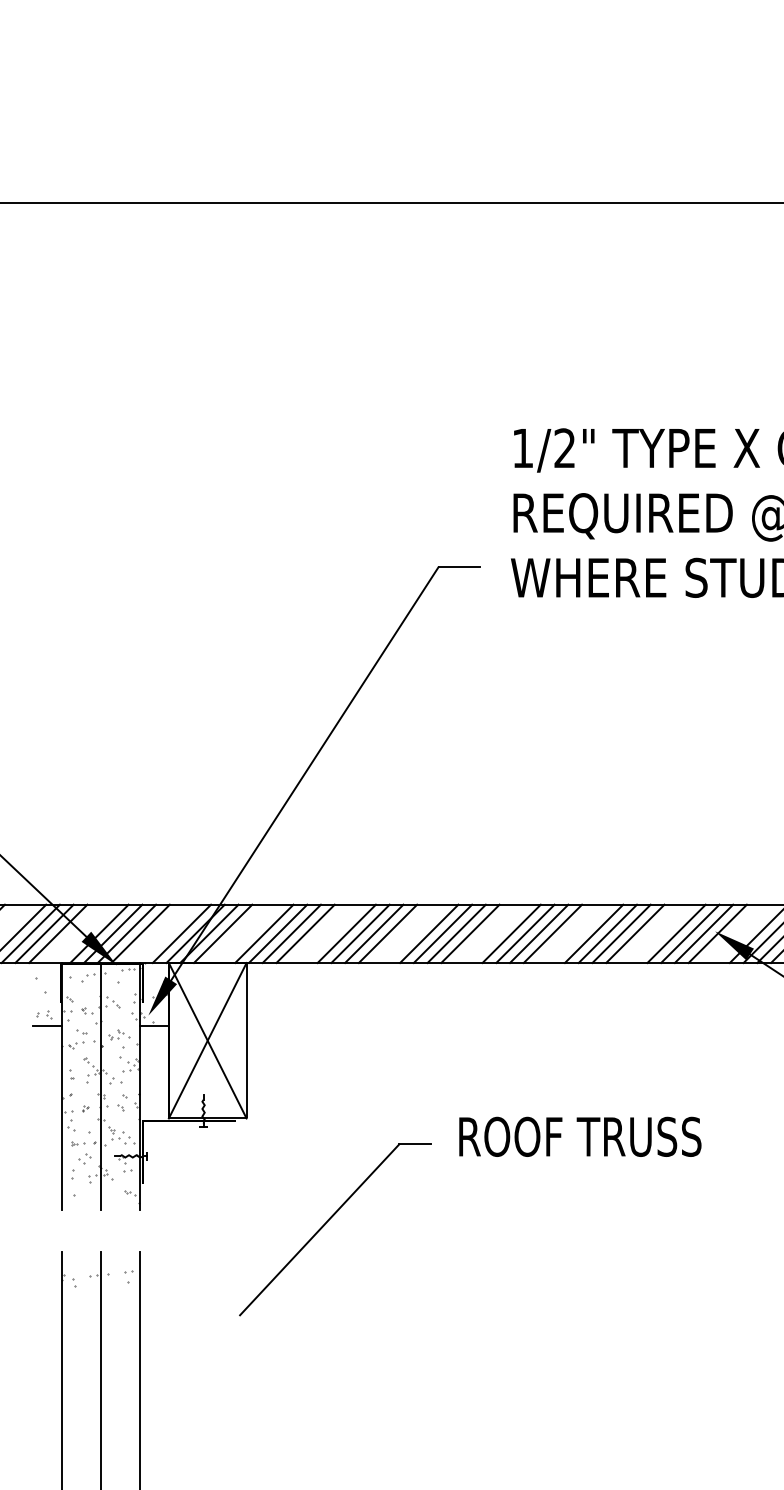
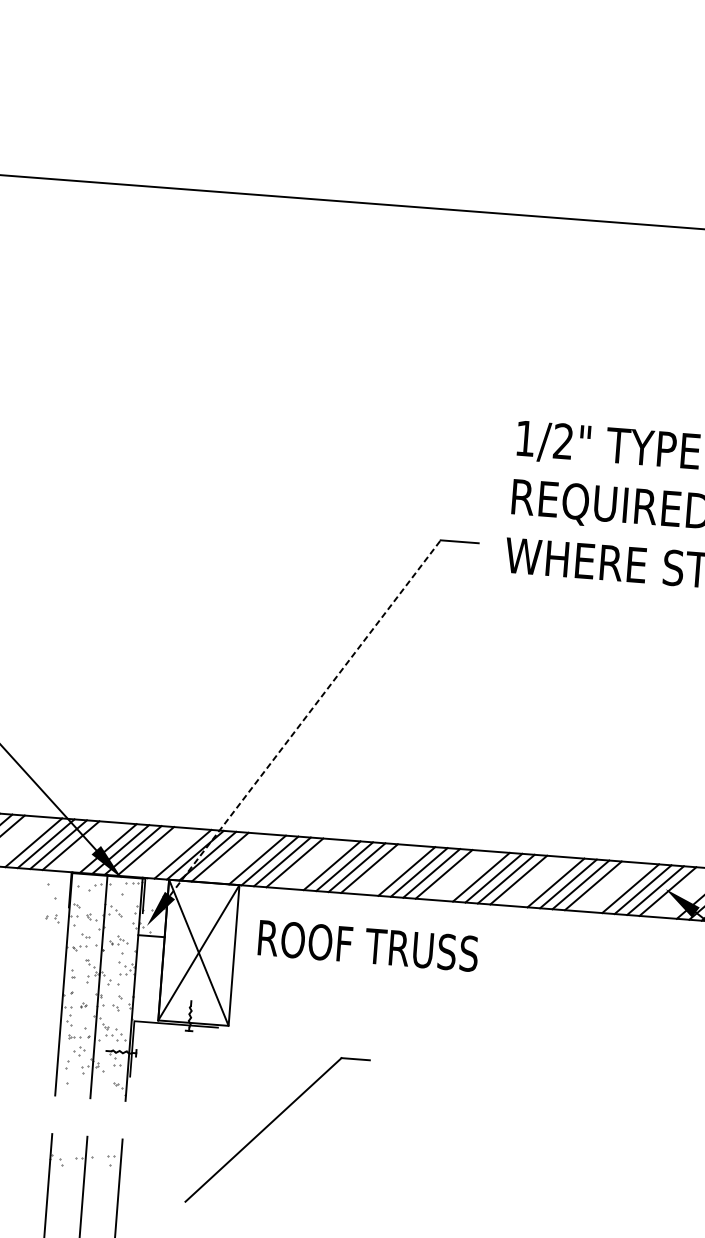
line: (305, 773) -> (305, 717), solid -> dashed
line: (47, 1026) -> (54, 928), removed
text: (580, 1136) -> (368, 945), moved
part: (328, 1221) -> (272, 1123), moved

